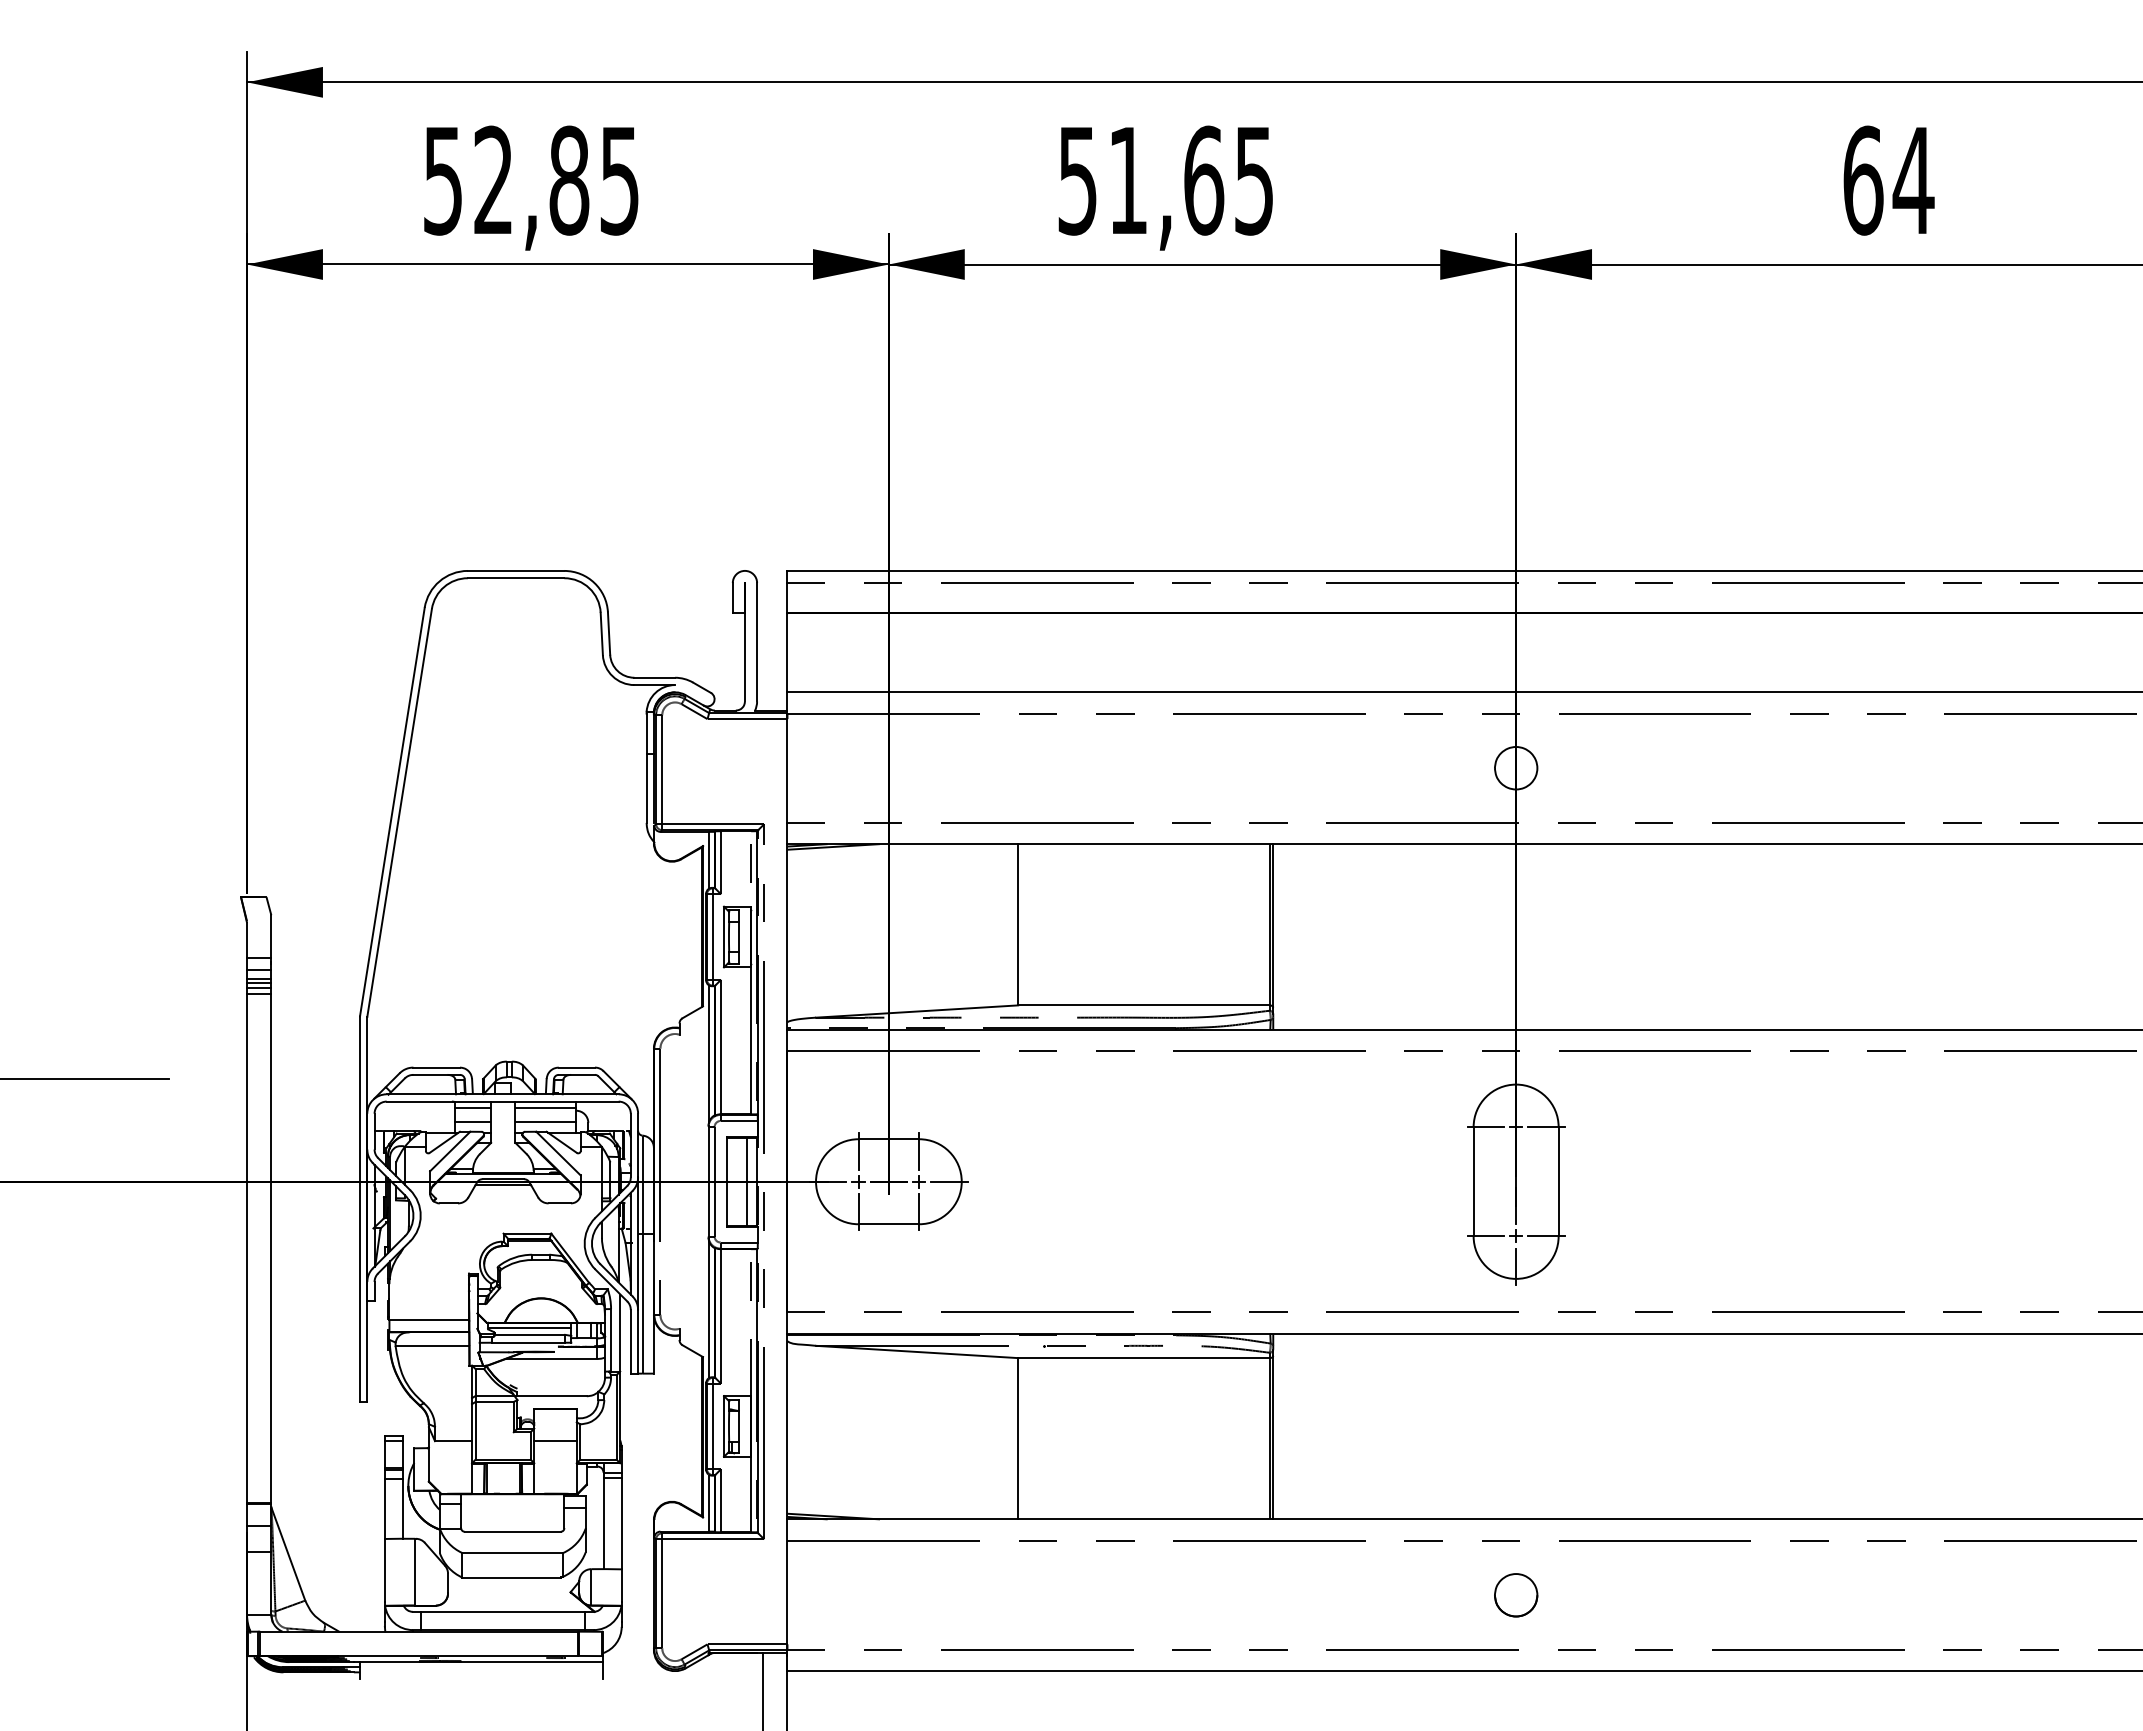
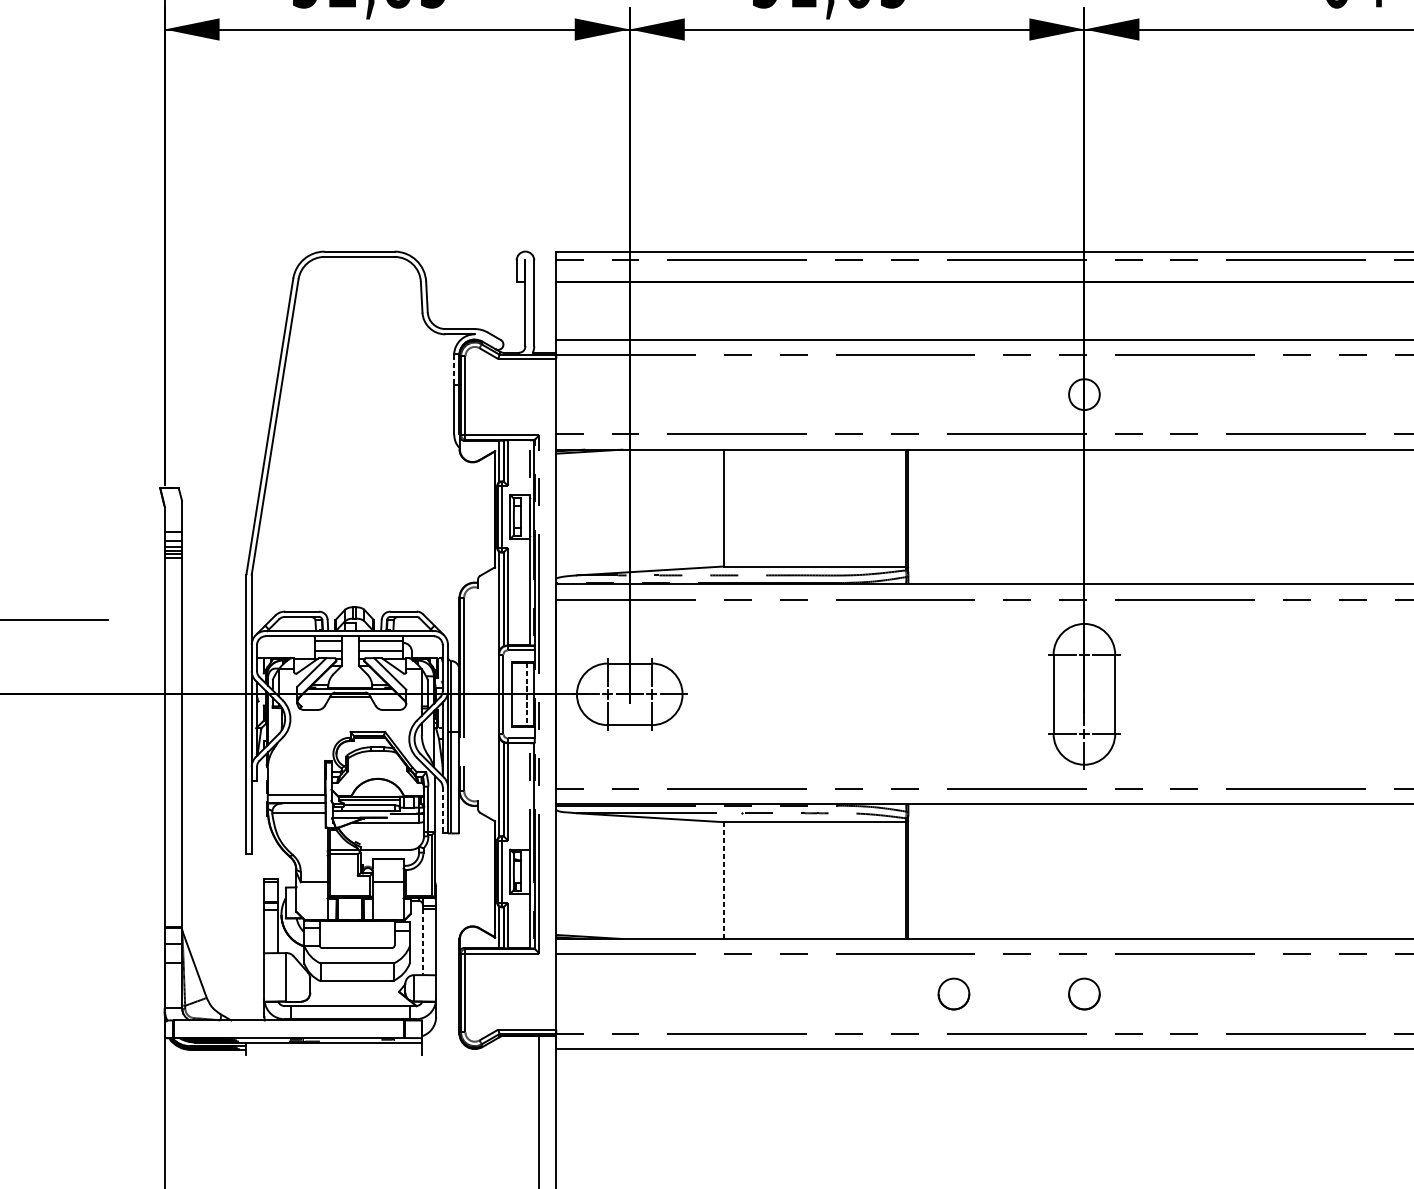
line: (646, 734) -> (454, 370), solid -> dashed
line: (747, 1181) -> (527, 694), solid -> dashed
line: (630, 1341) -> (442, 810), solid -> dashed
line: (1018, 1438) -> (723, 880), solid -> dashed
line: (603, 1523) -> (422, 942), solid -> dashed
part: (1336, 1595) -> (954, 994), added

